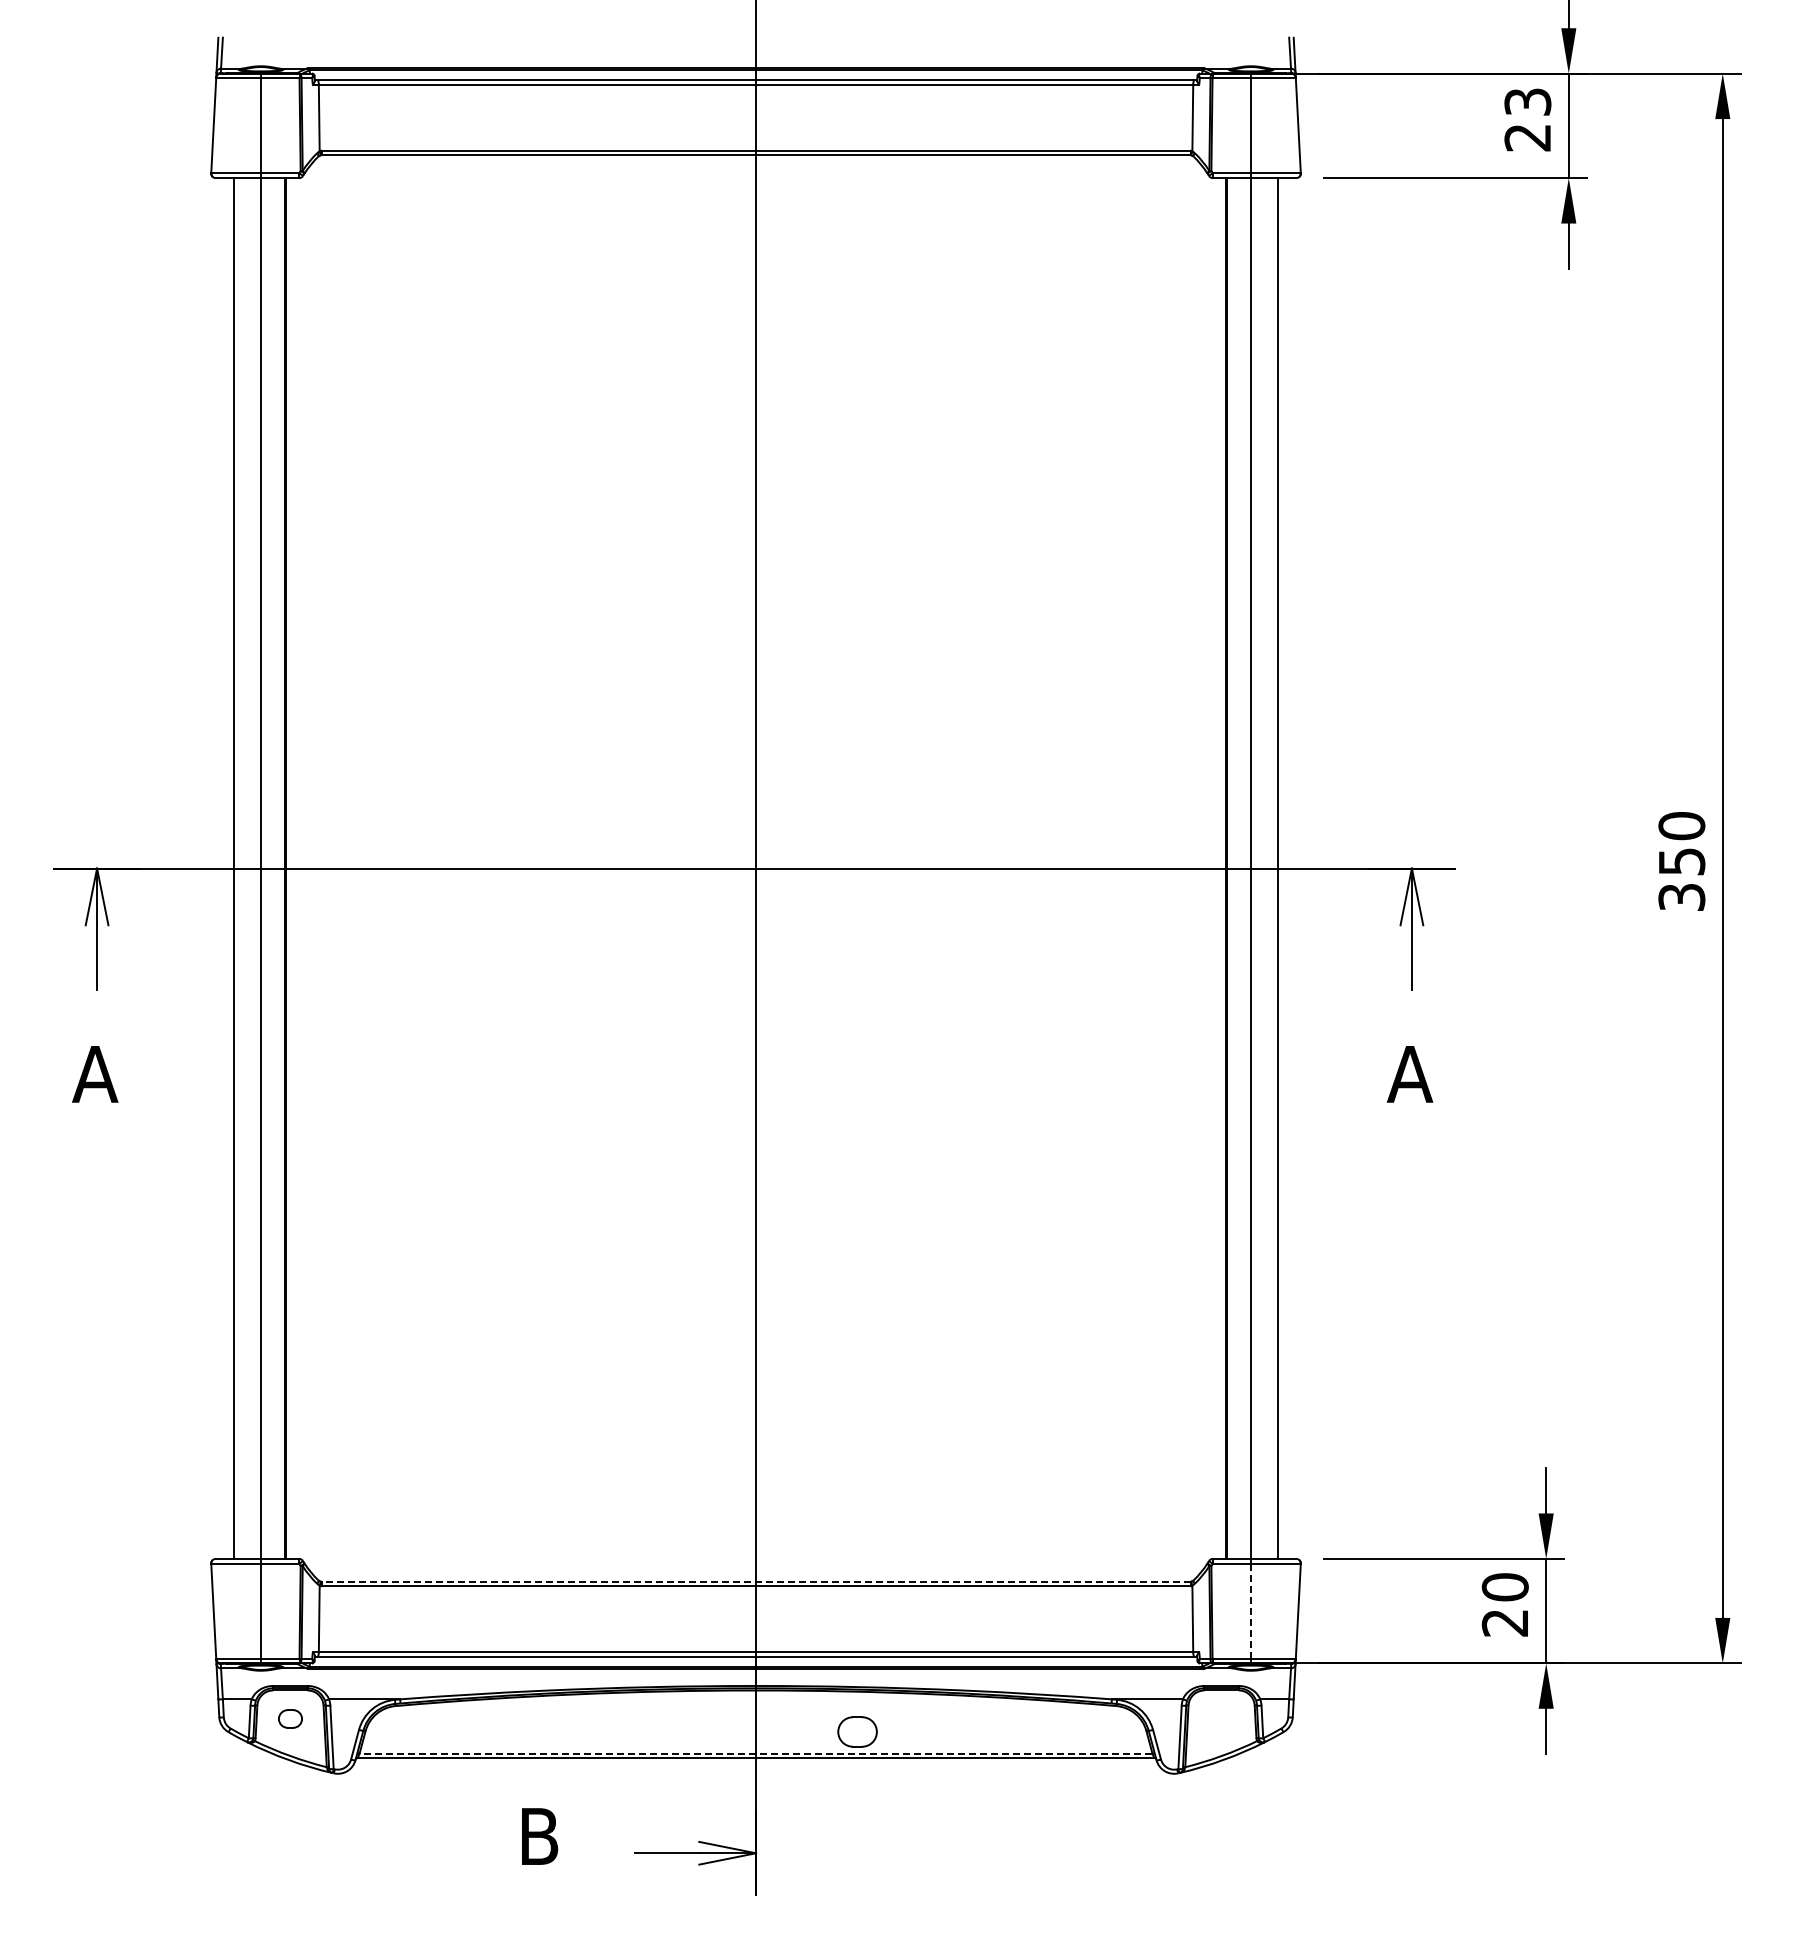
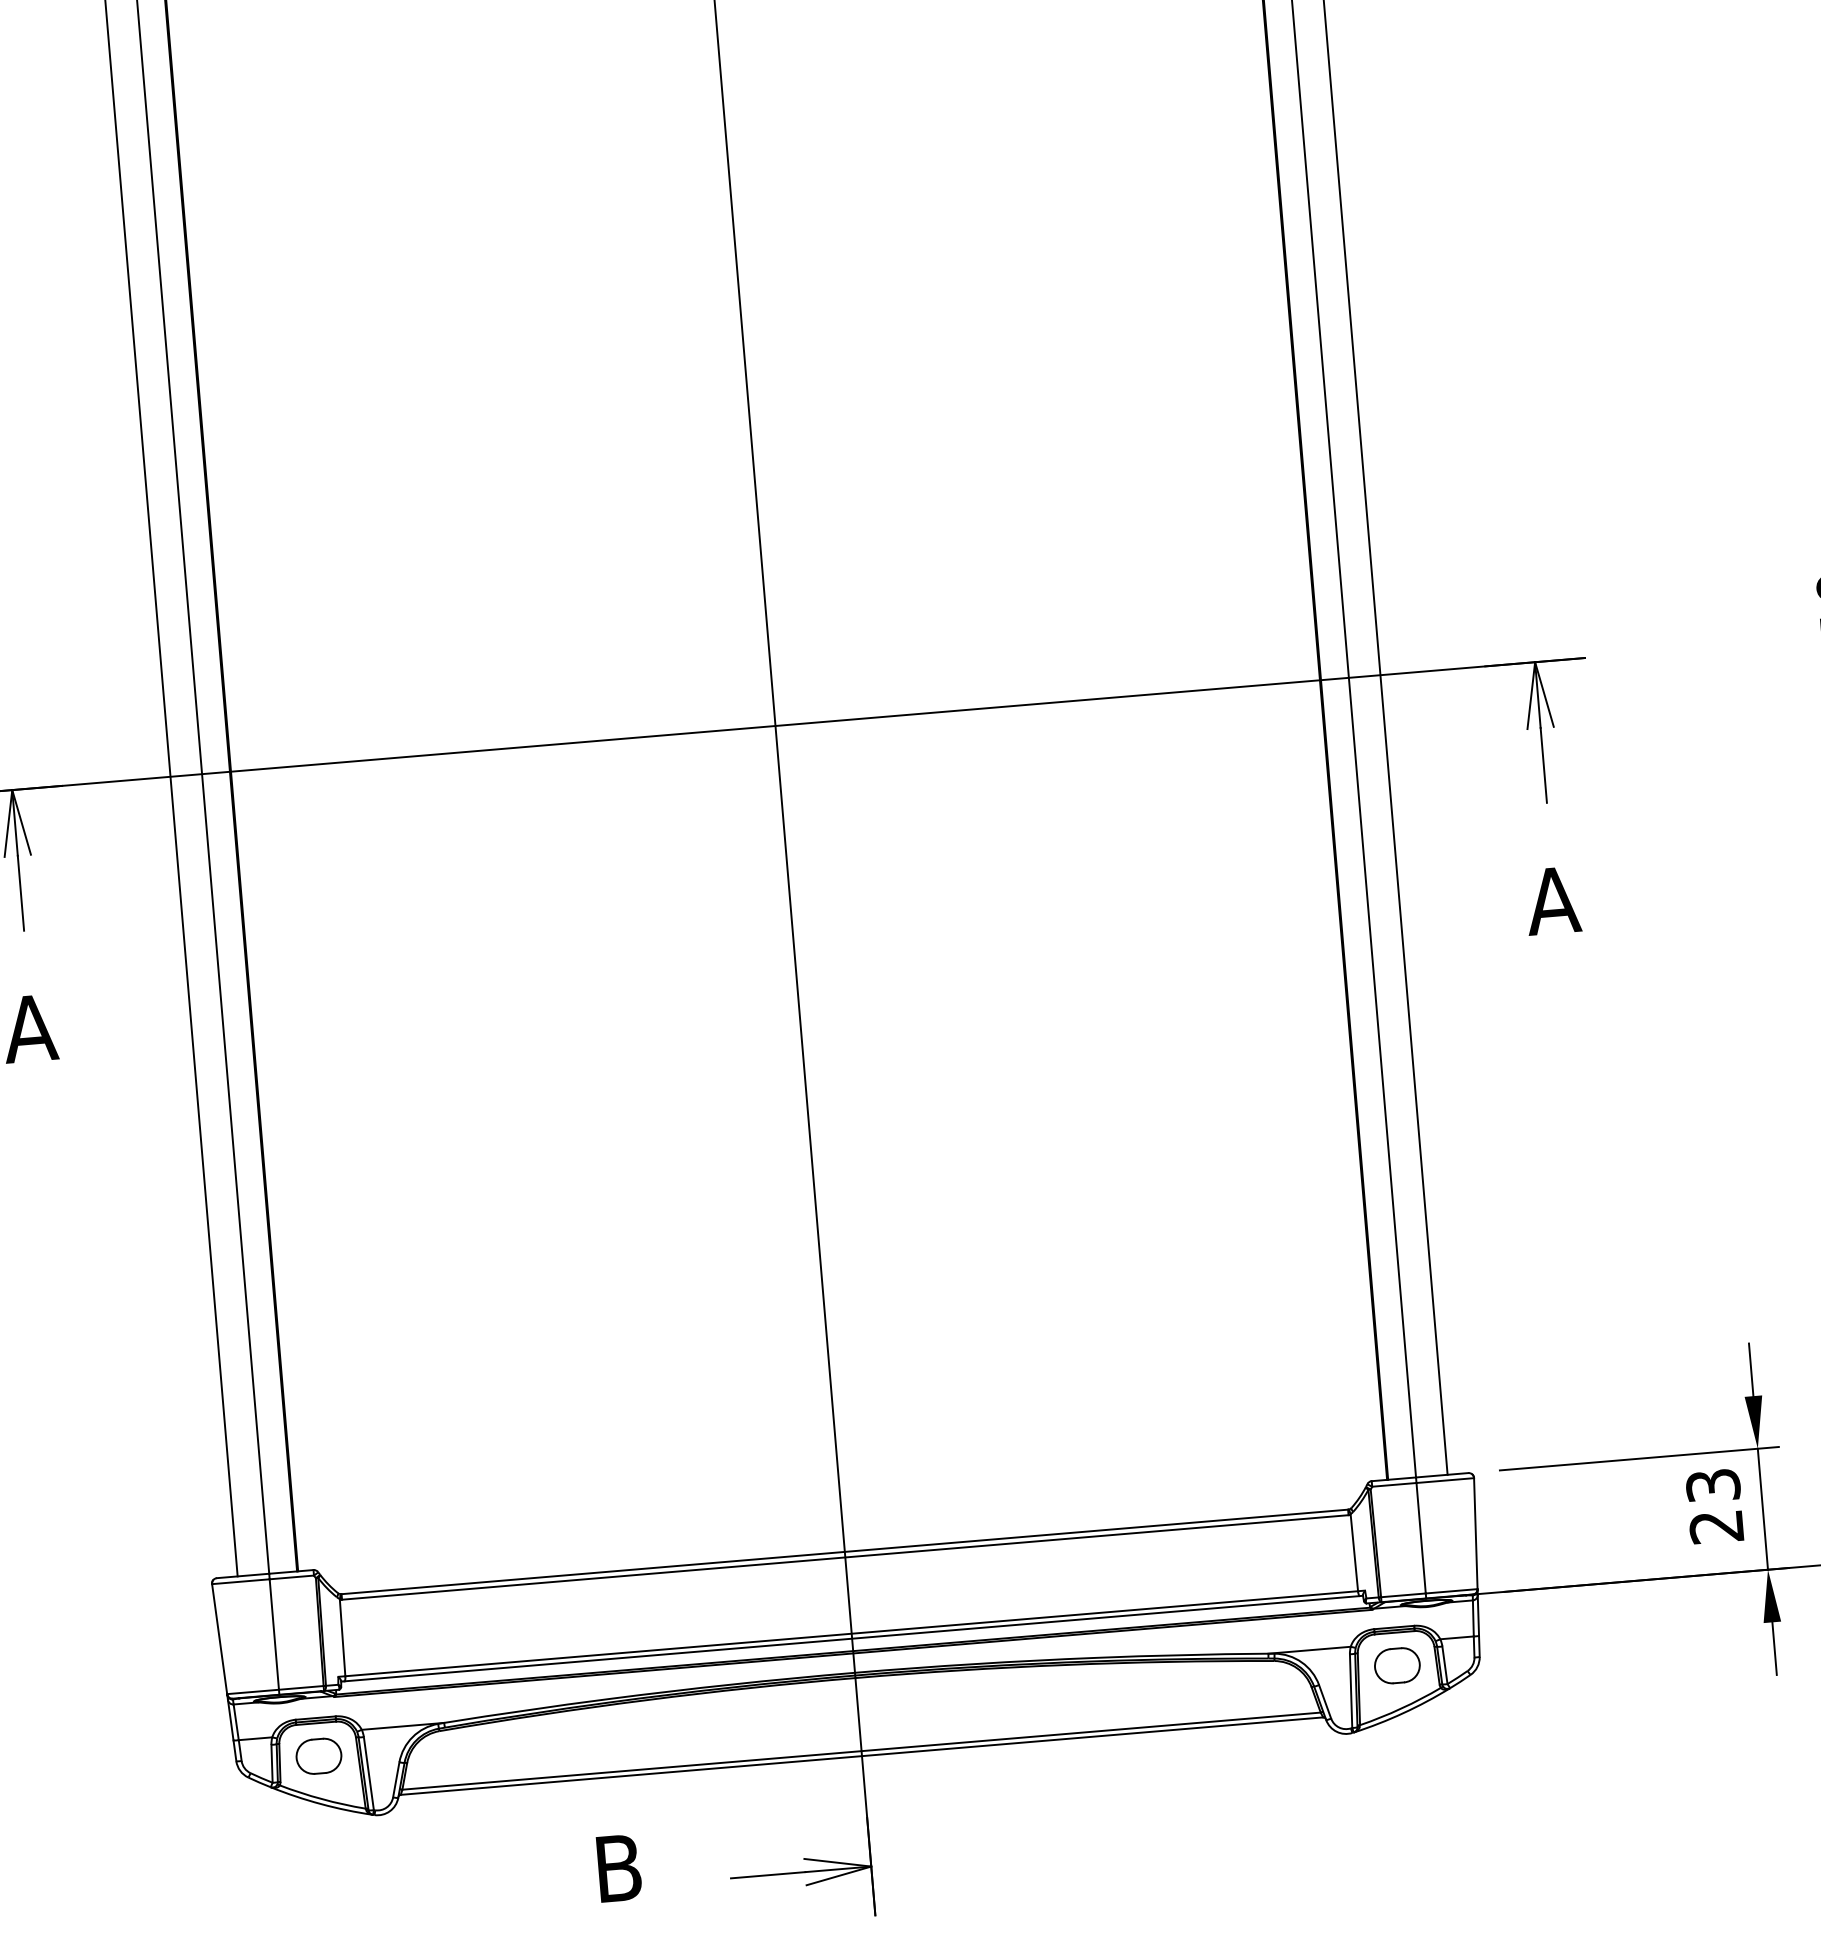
line: (756, 1581) -> (845, 1551), dashed -> solid
text: (1504, 1587) -> (1712, 1485), 20 -> 23
line: (1251, 1611) -> (1421, 1538), dashed -> solid
part: (290, 1718) -> (318, 1755), size x1.67
part: (857, 1731) -> (1397, 1665), moved
line: (755, 1753) -> (860, 1751), dashed -> solid

